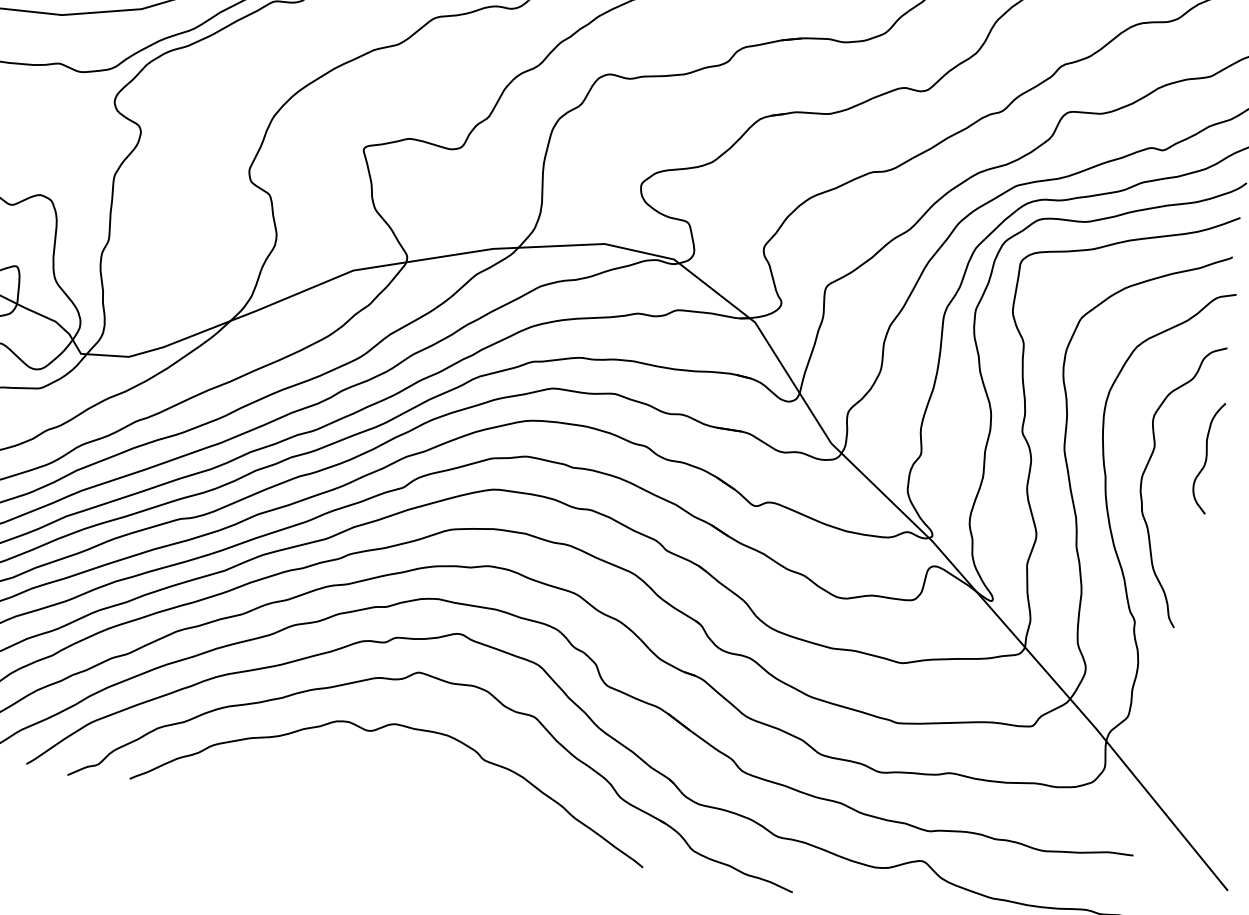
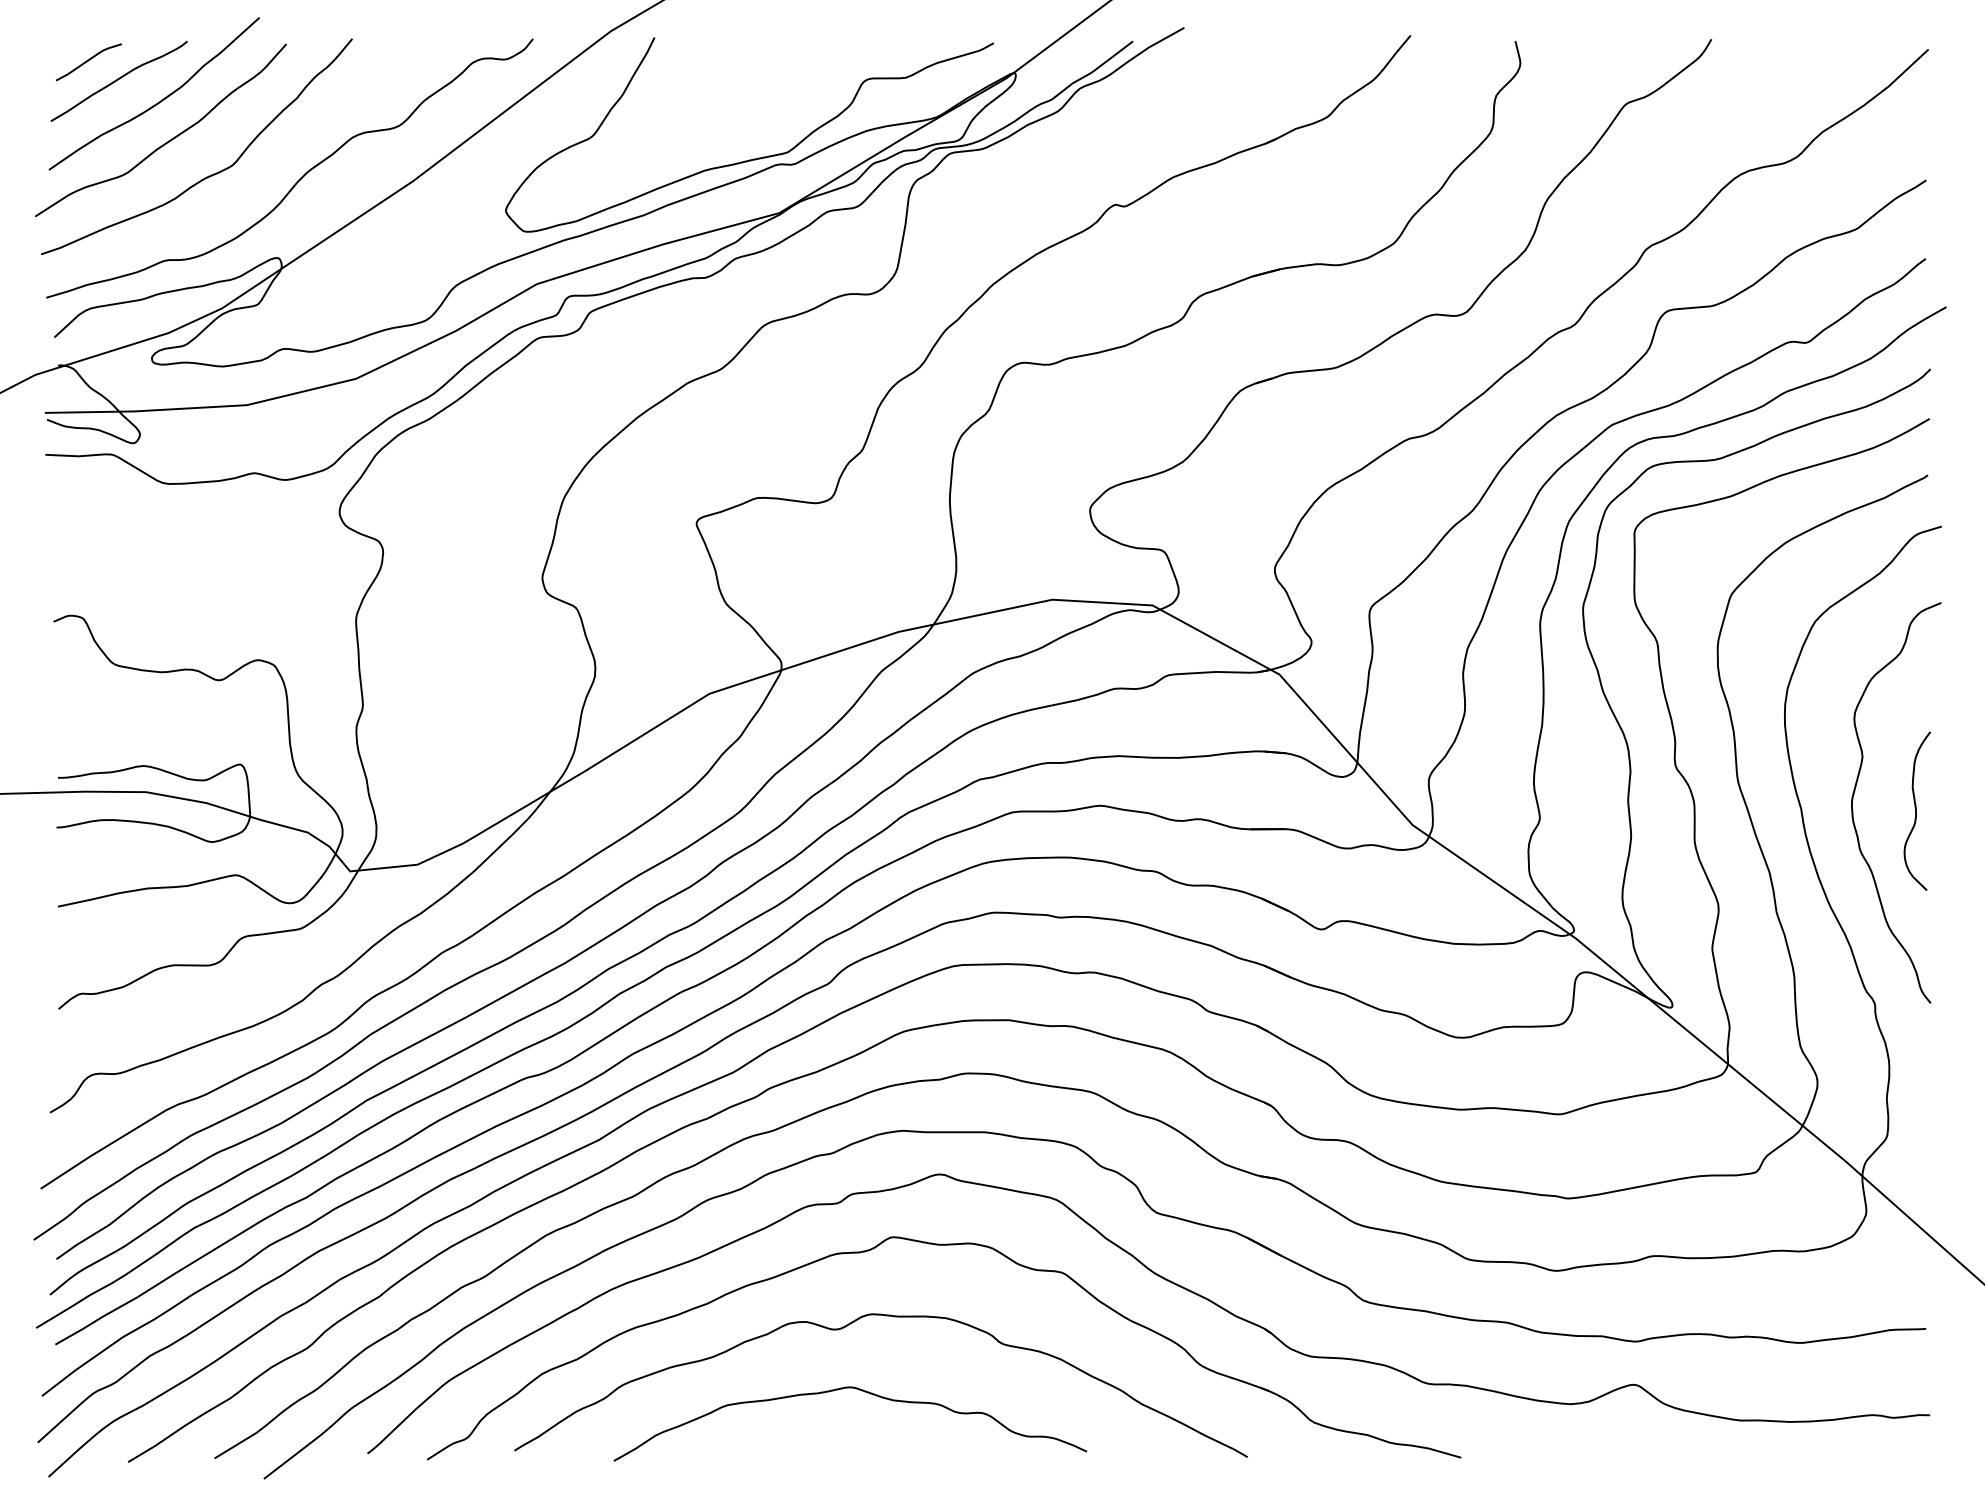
curve: (1206, 456) -> (1916, 810), moved
curve: (381, 778) -> (864, 1392), added

